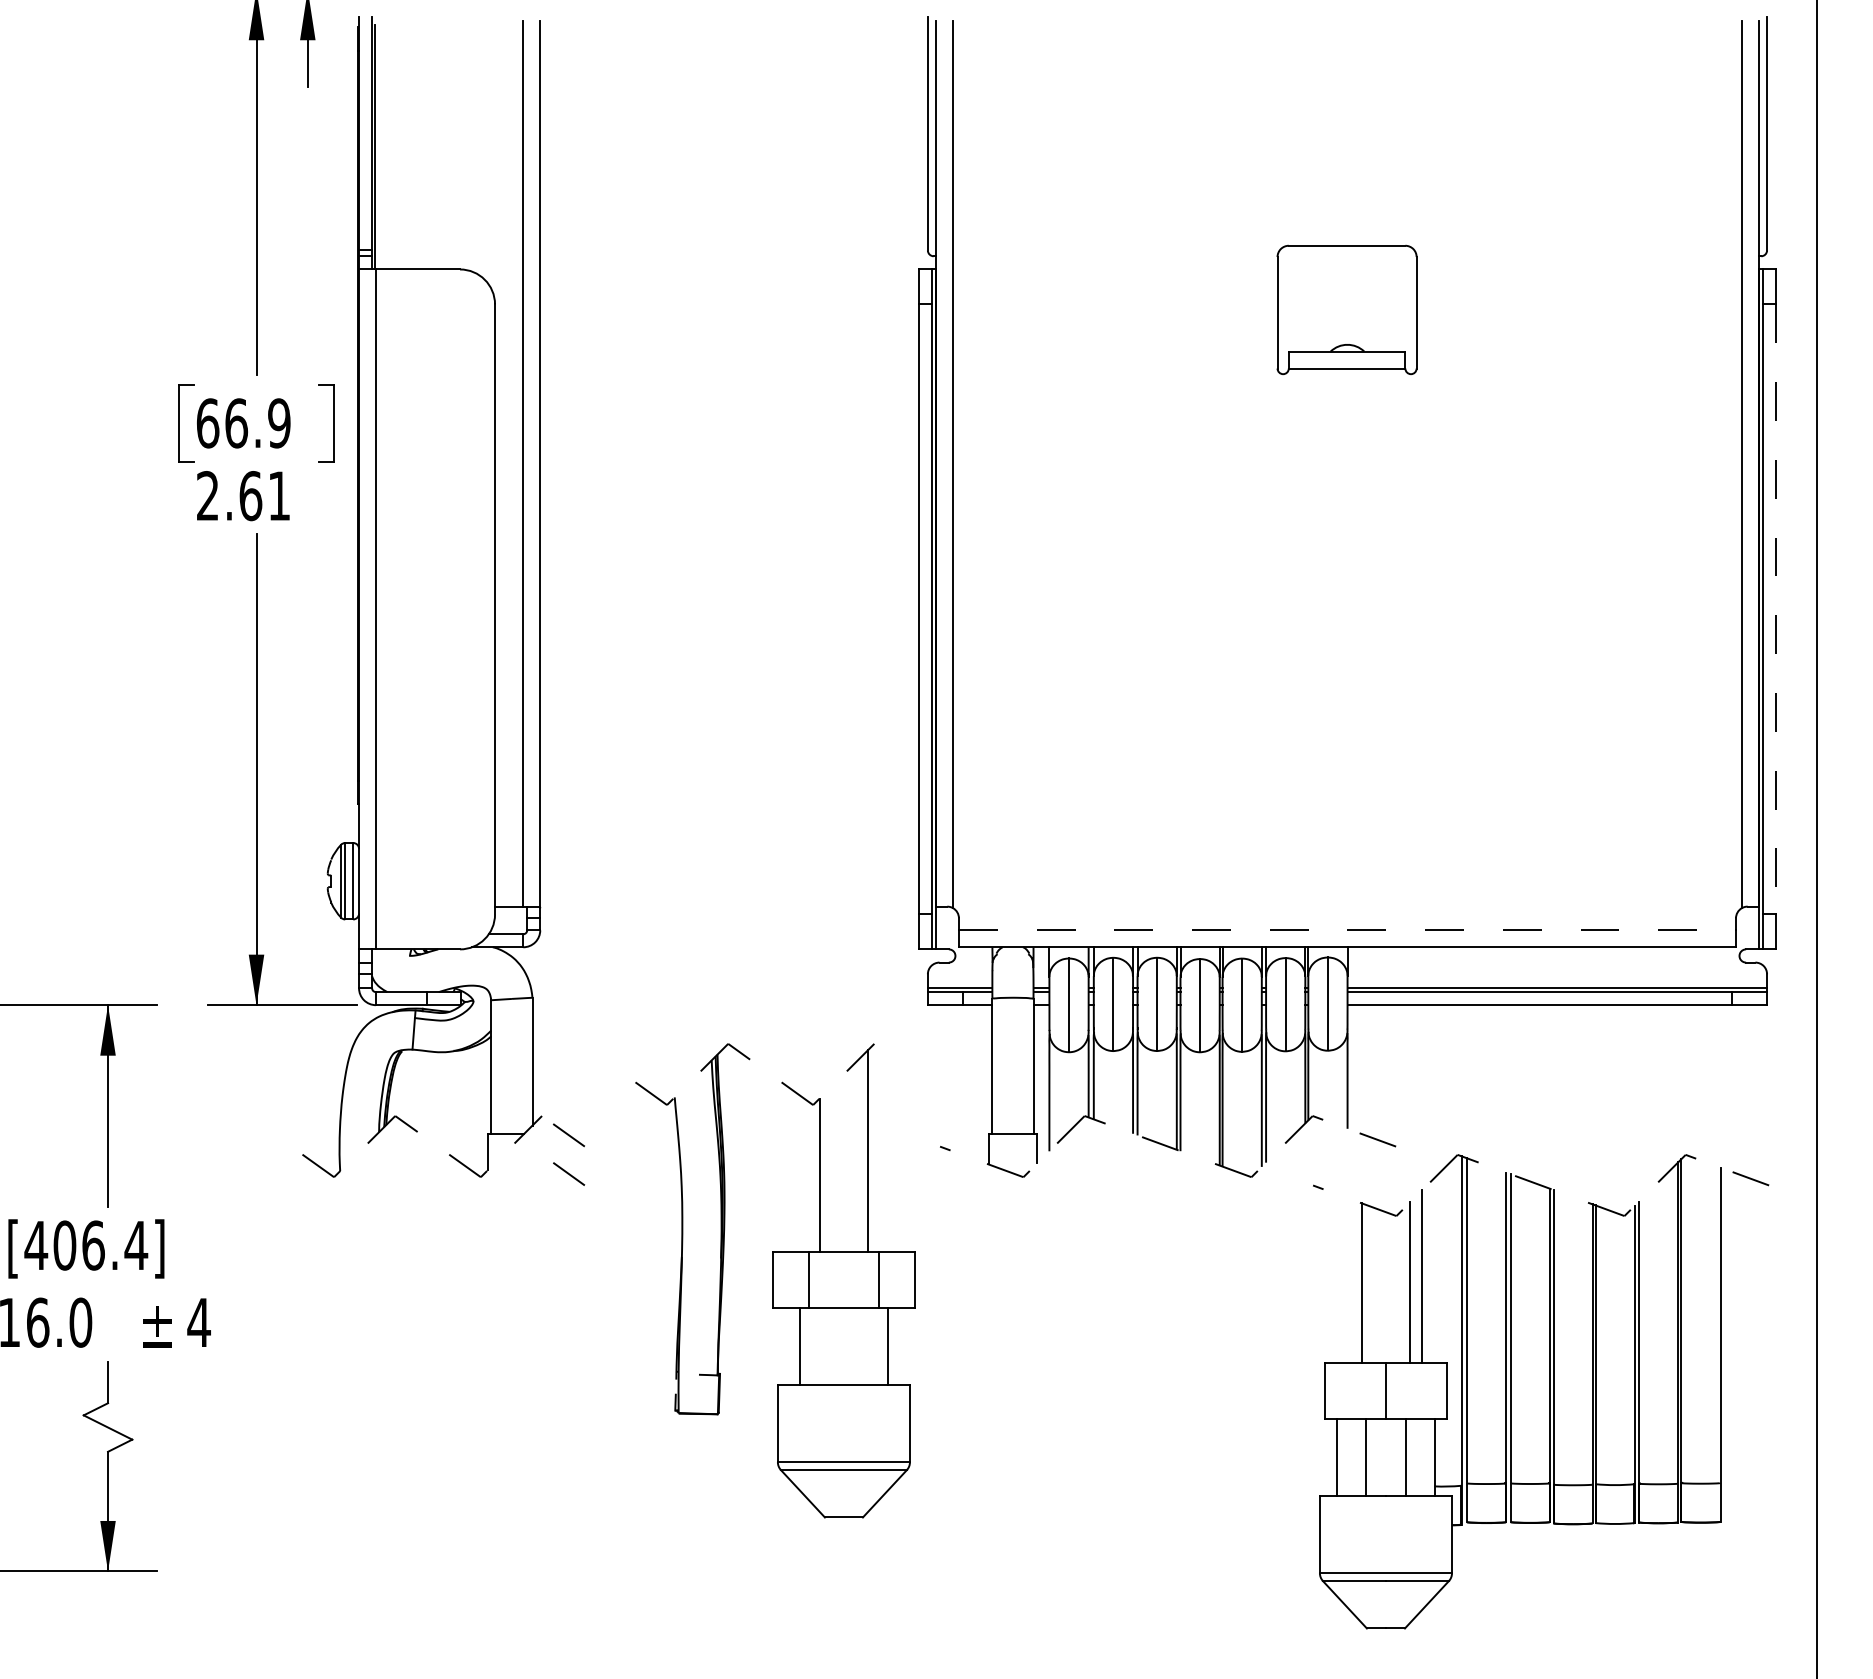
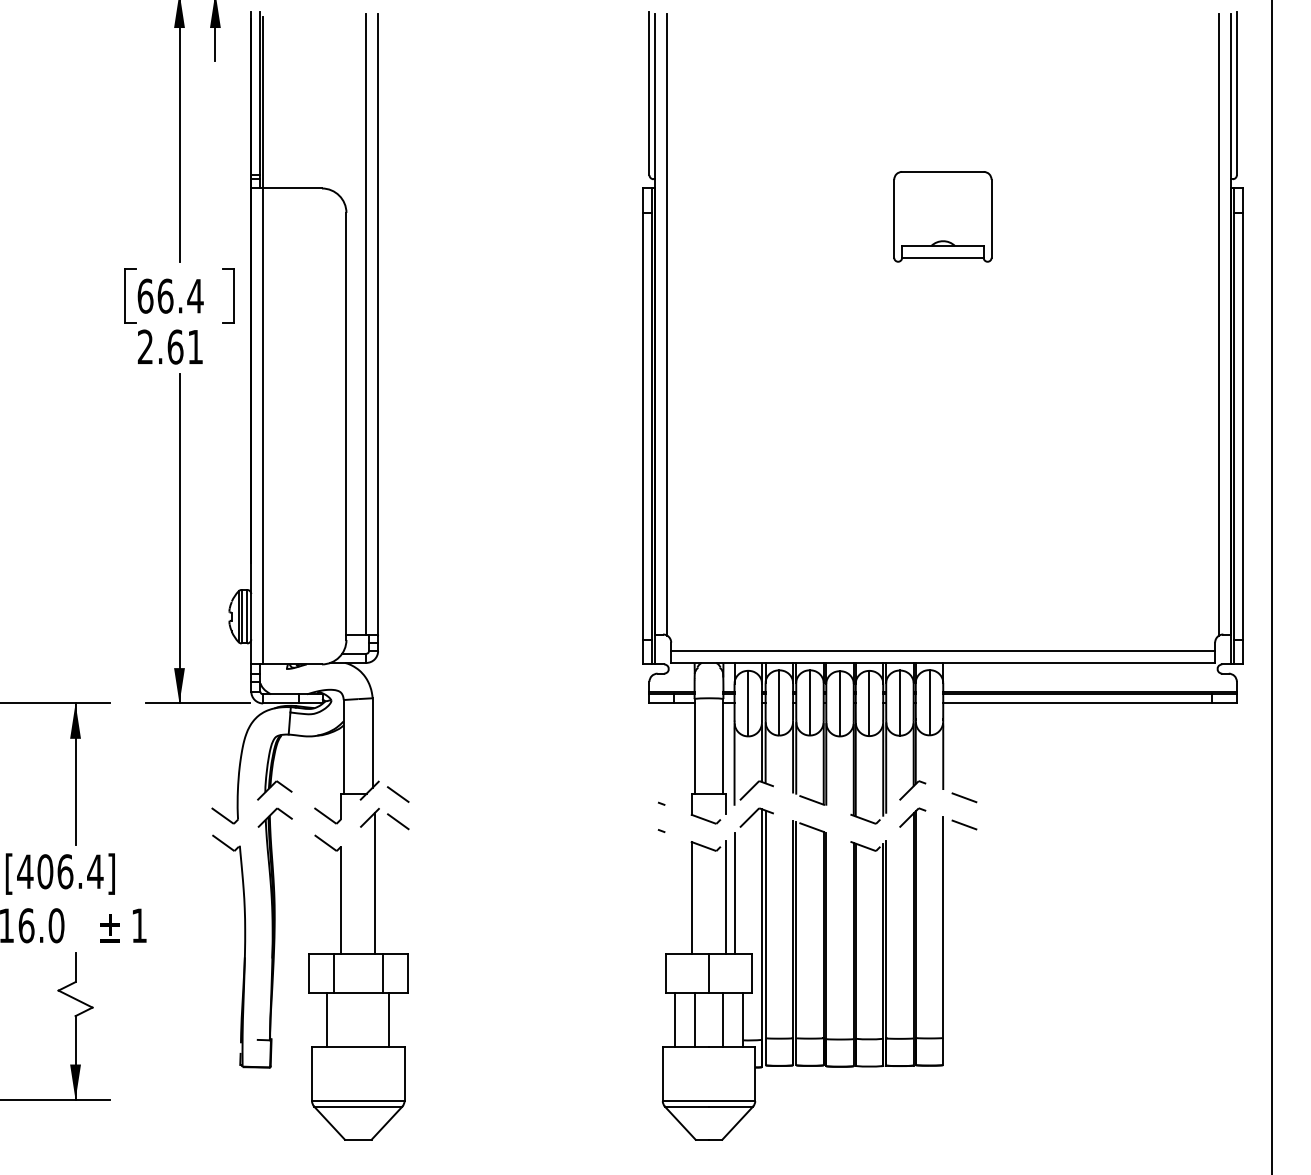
text: (279, 423) -> (195, 296), 66.9 -> 66.4
line: (1776, 609) -> (1243, 426), dashed -> solid
line: (1347, 930) -> (943, 651), dashed -> solid
part: (775, 1280) -> (310, 973), moved
text: (198, 1322) -> (138, 925), 4 -> 1
part: (1549, 1391) -> (823, 973), moved

